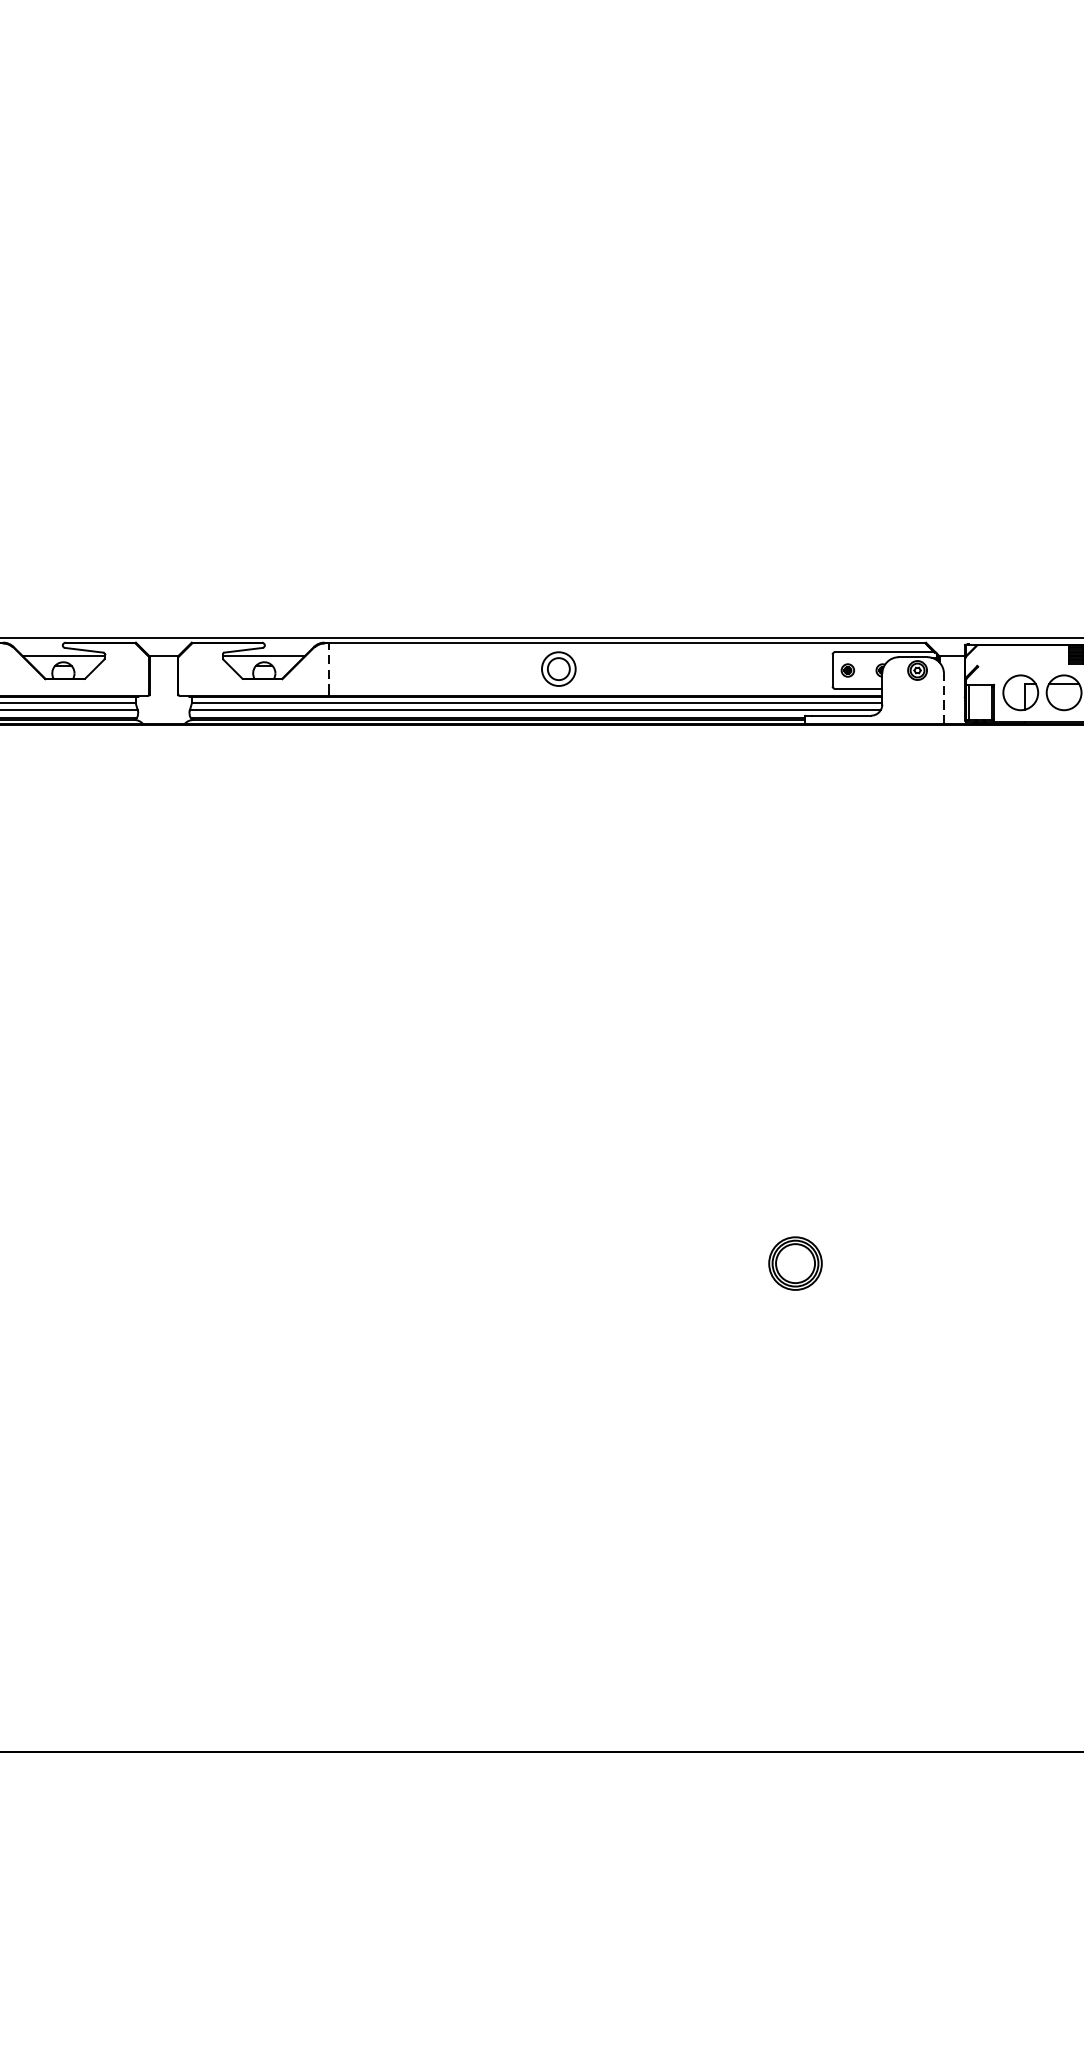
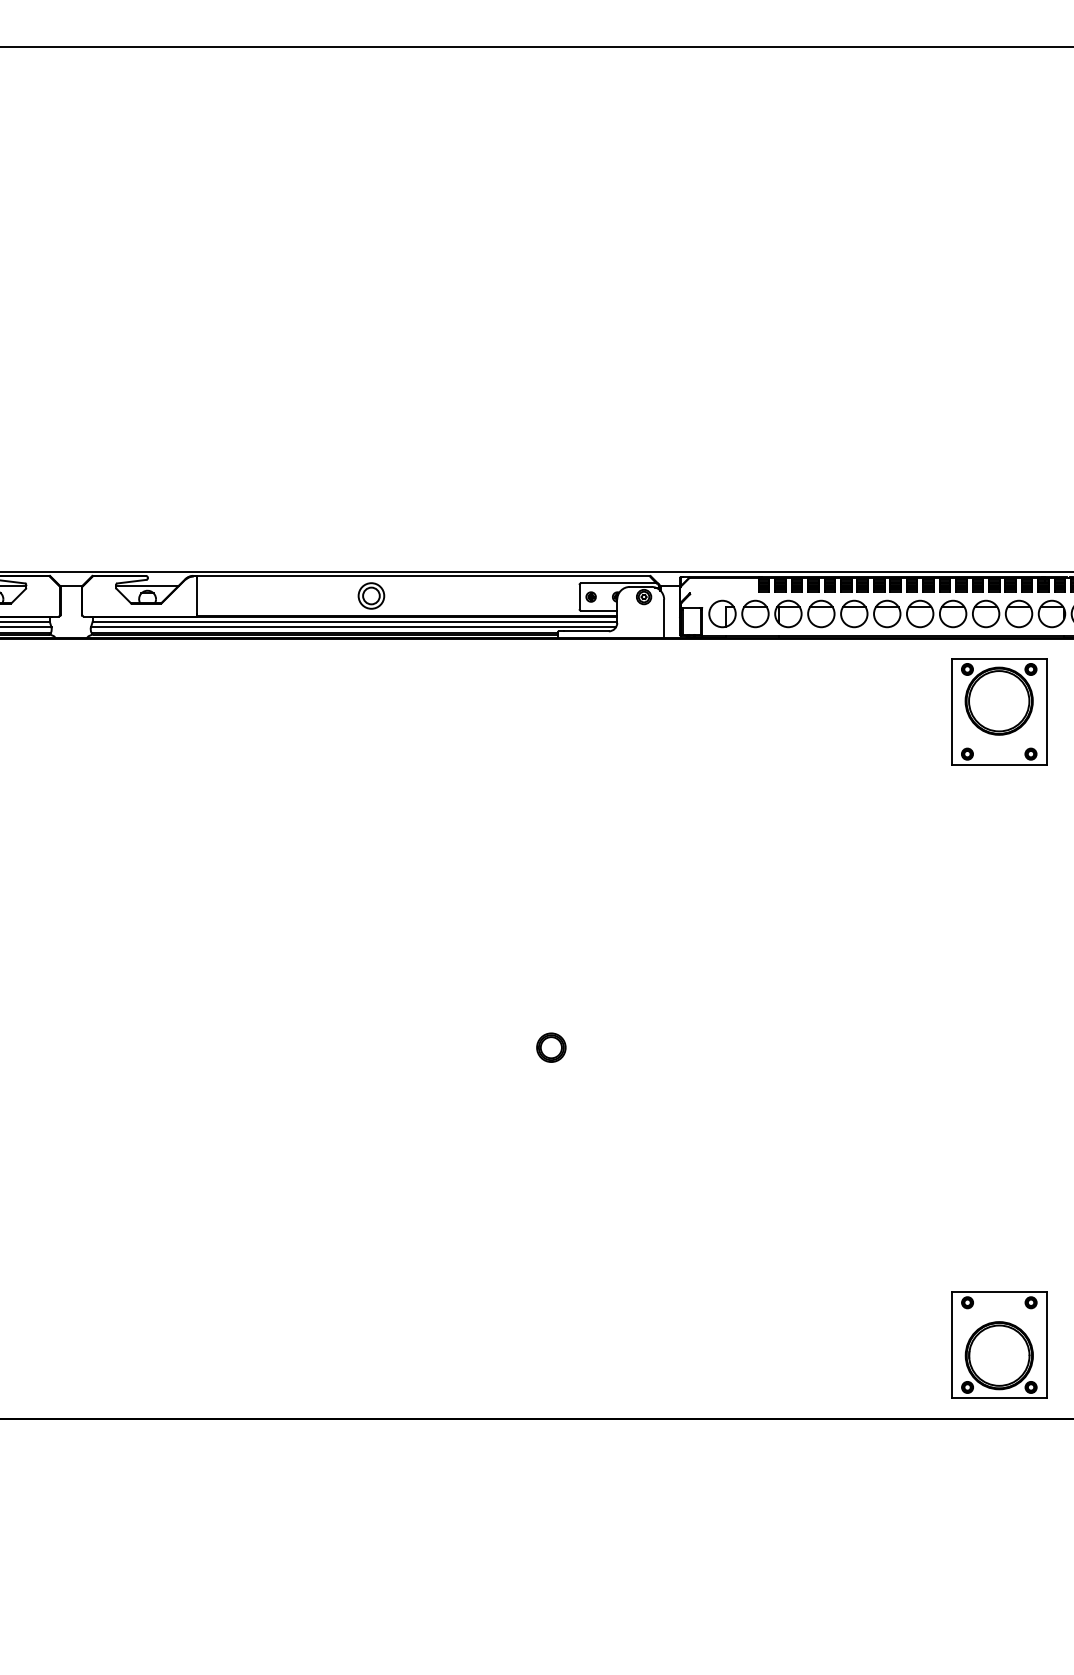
line: (328, 669) -> (196, 596), dashed -> solid
line: (944, 698) -> (664, 618), dashed -> solid
part: (795, 1263) -> (551, 1047), size x0.71

